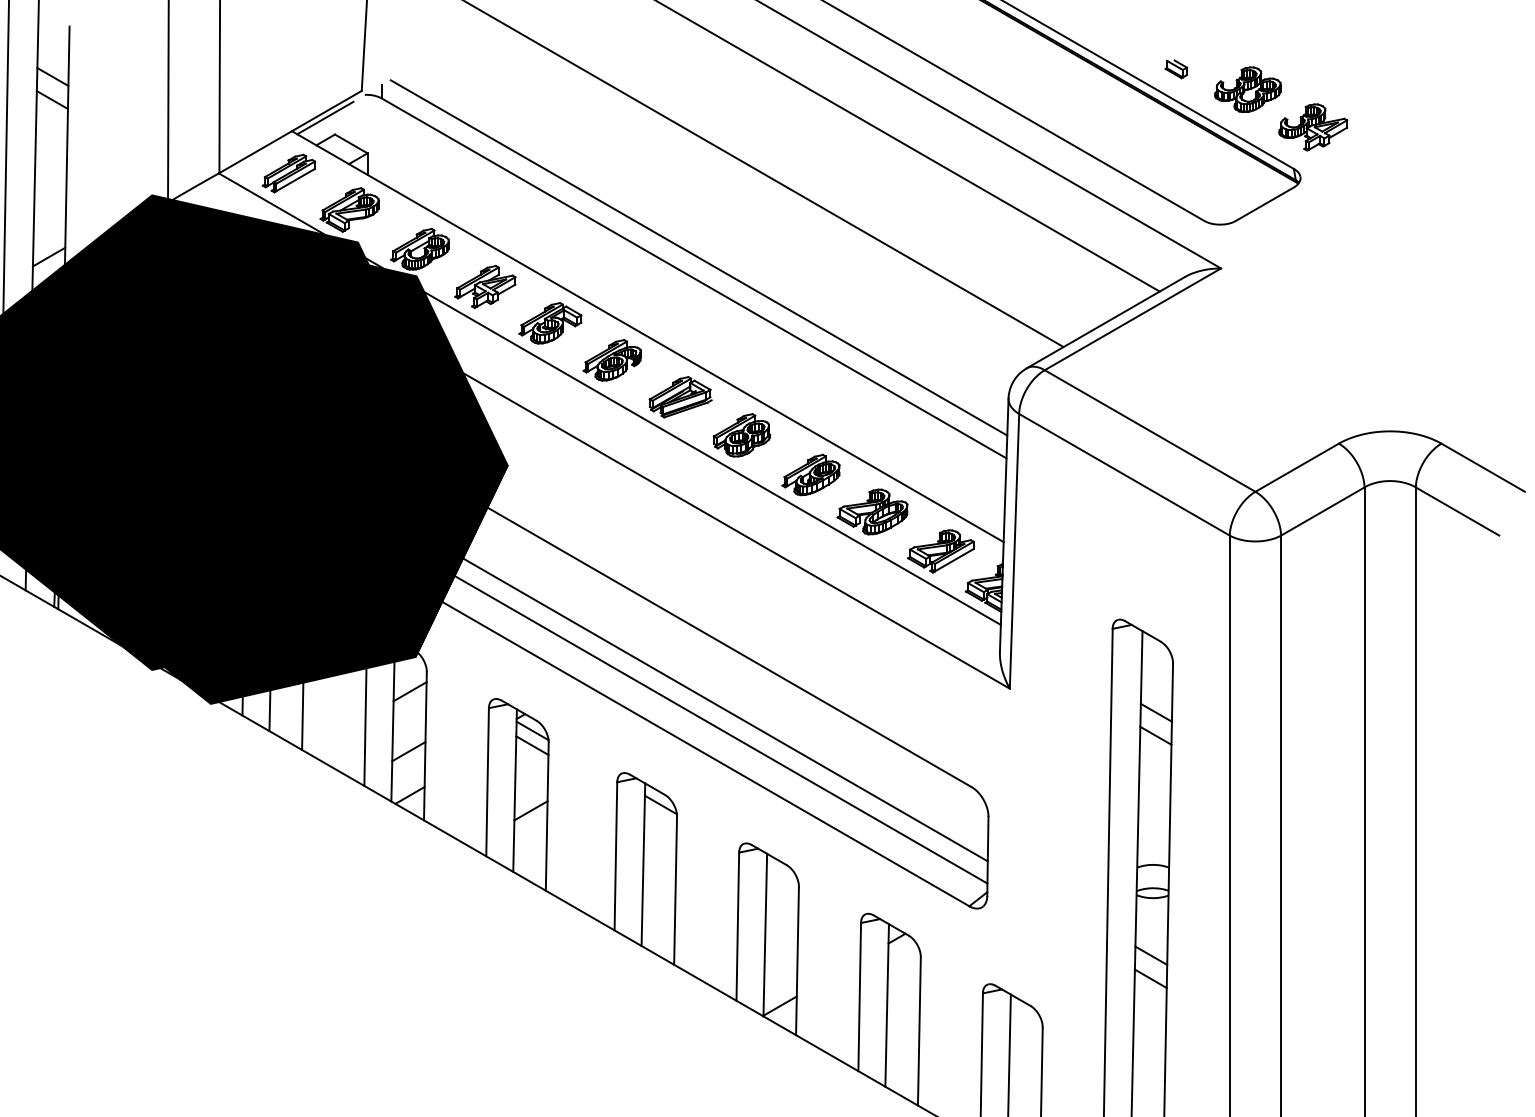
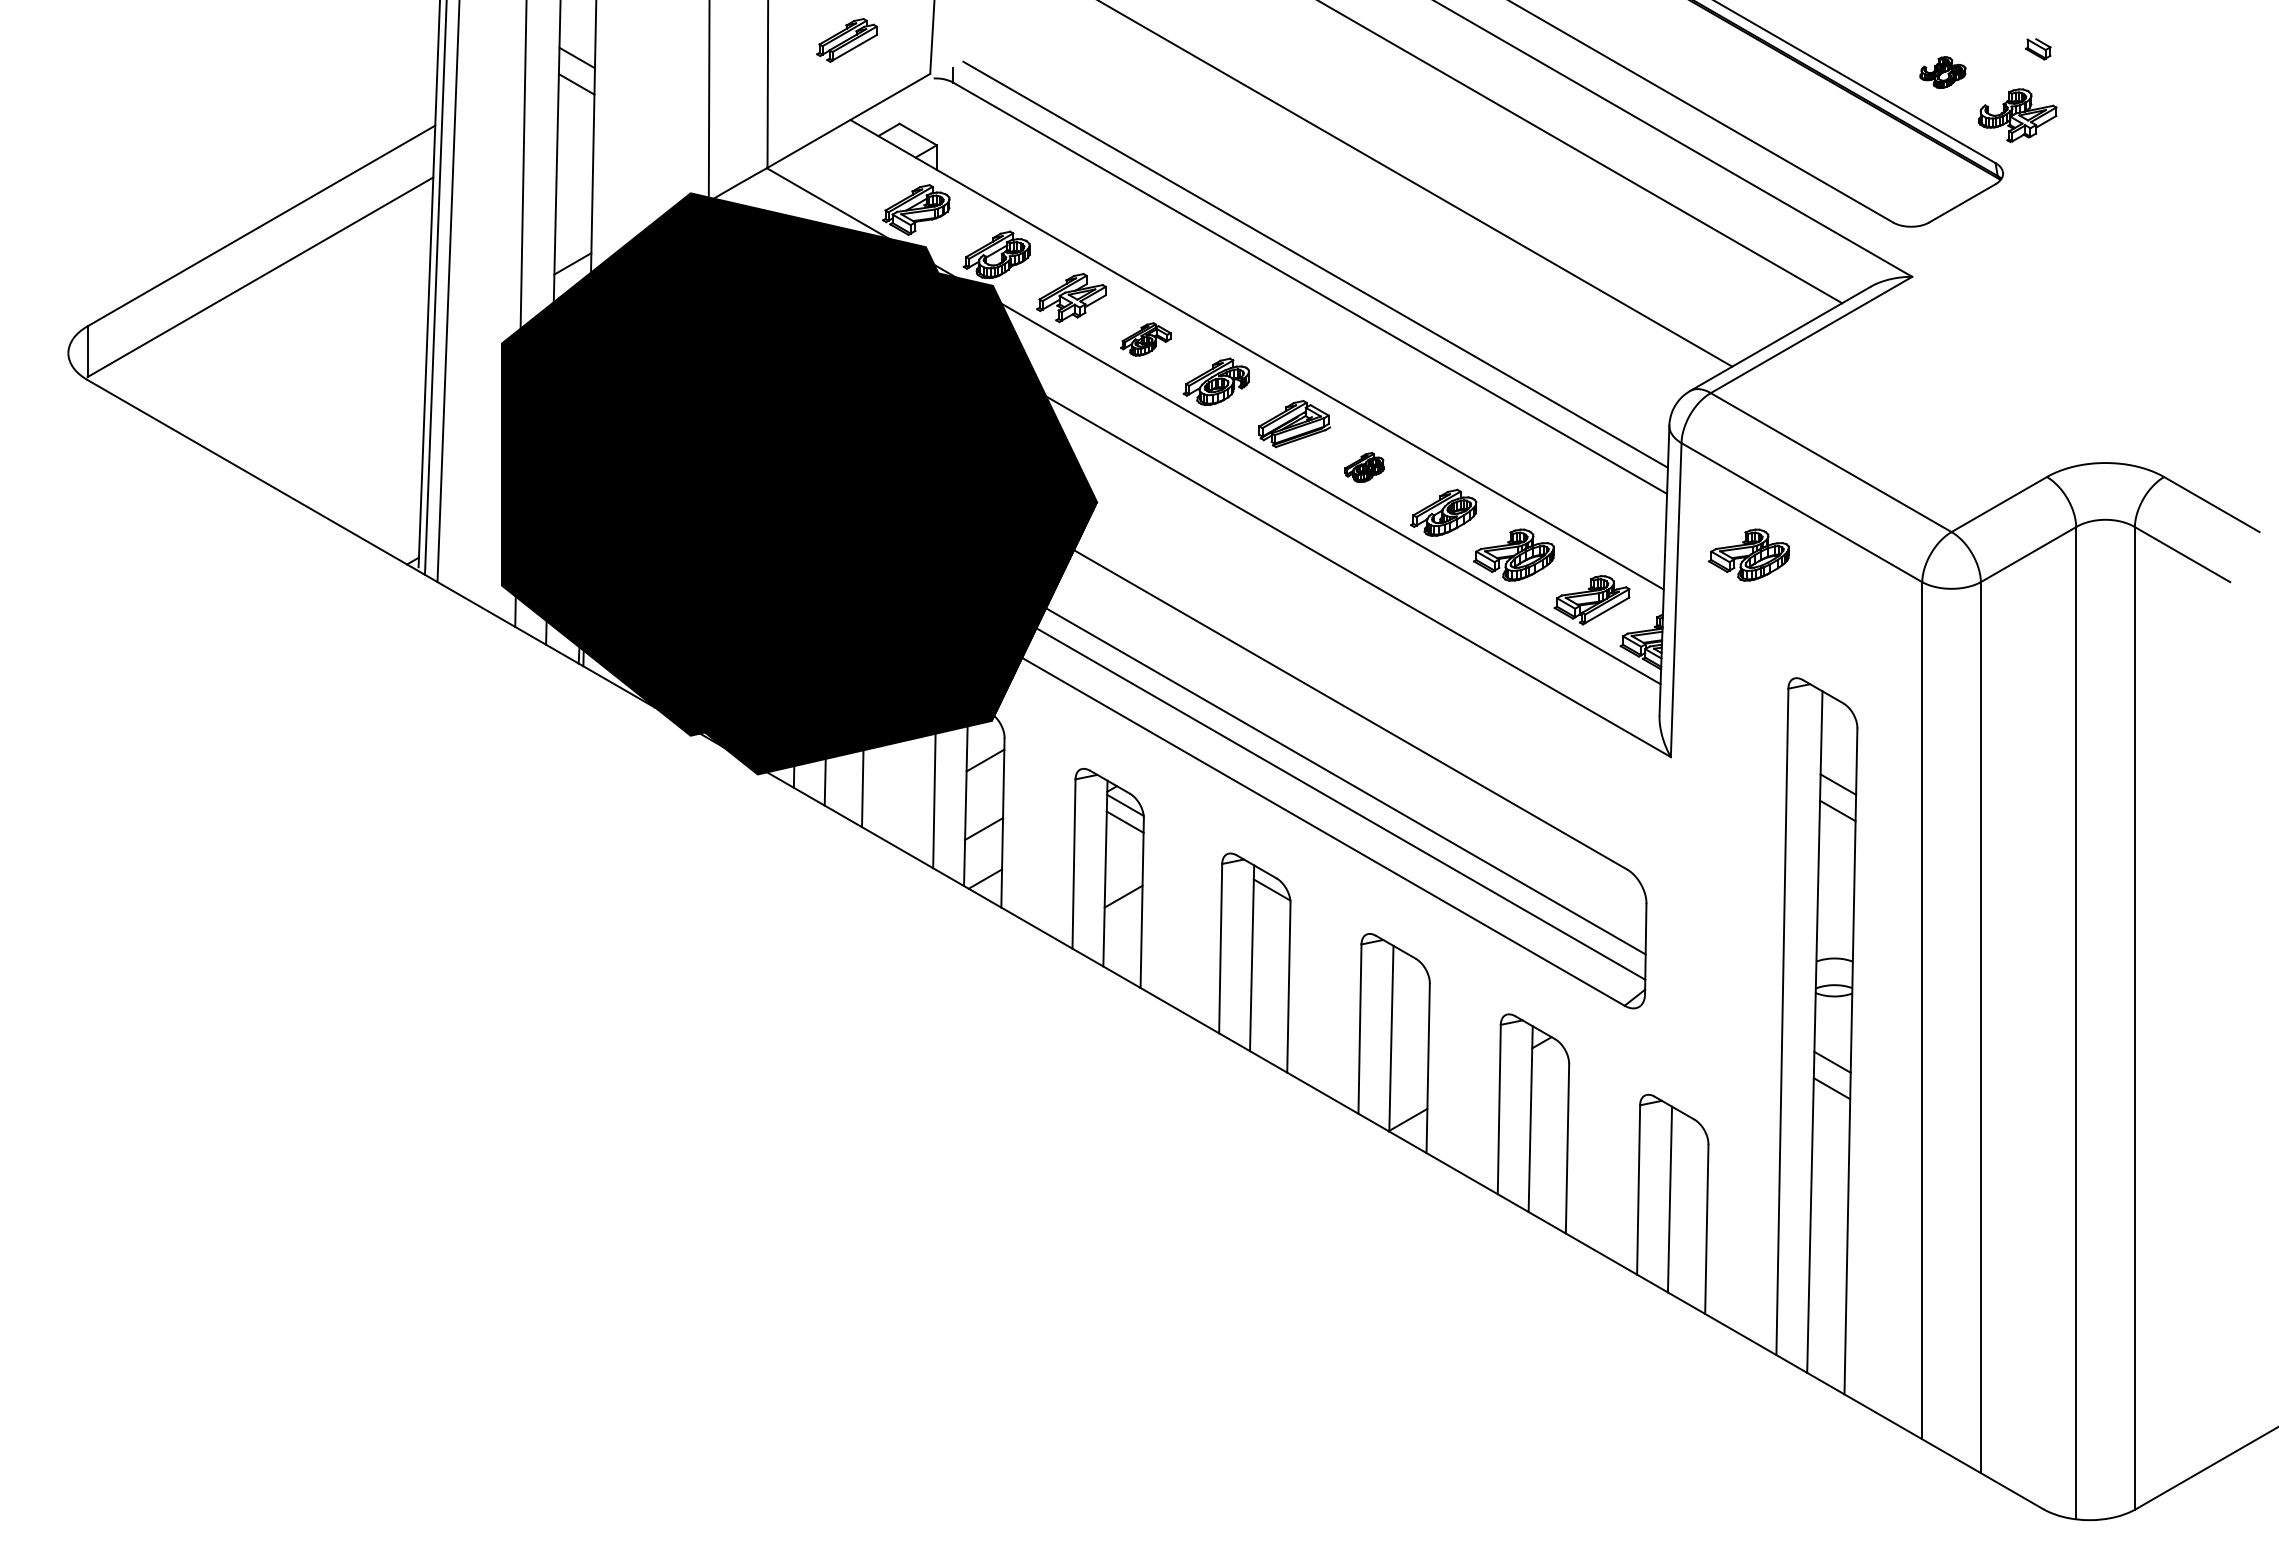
part: (1176, 69) -> (2038, 49), moved
part: (1247, 89) -> (1942, 72), size x0.6
line: (325, 117) -> (888, 104), removed
part: (288, 173) -> (846, 40), moved
part: (550, 323) -> (1145, 339), size x0.7
part: (741, 435) -> (1364, 467), size x0.6
part: (1077, 511) -> (1748, 554), added

